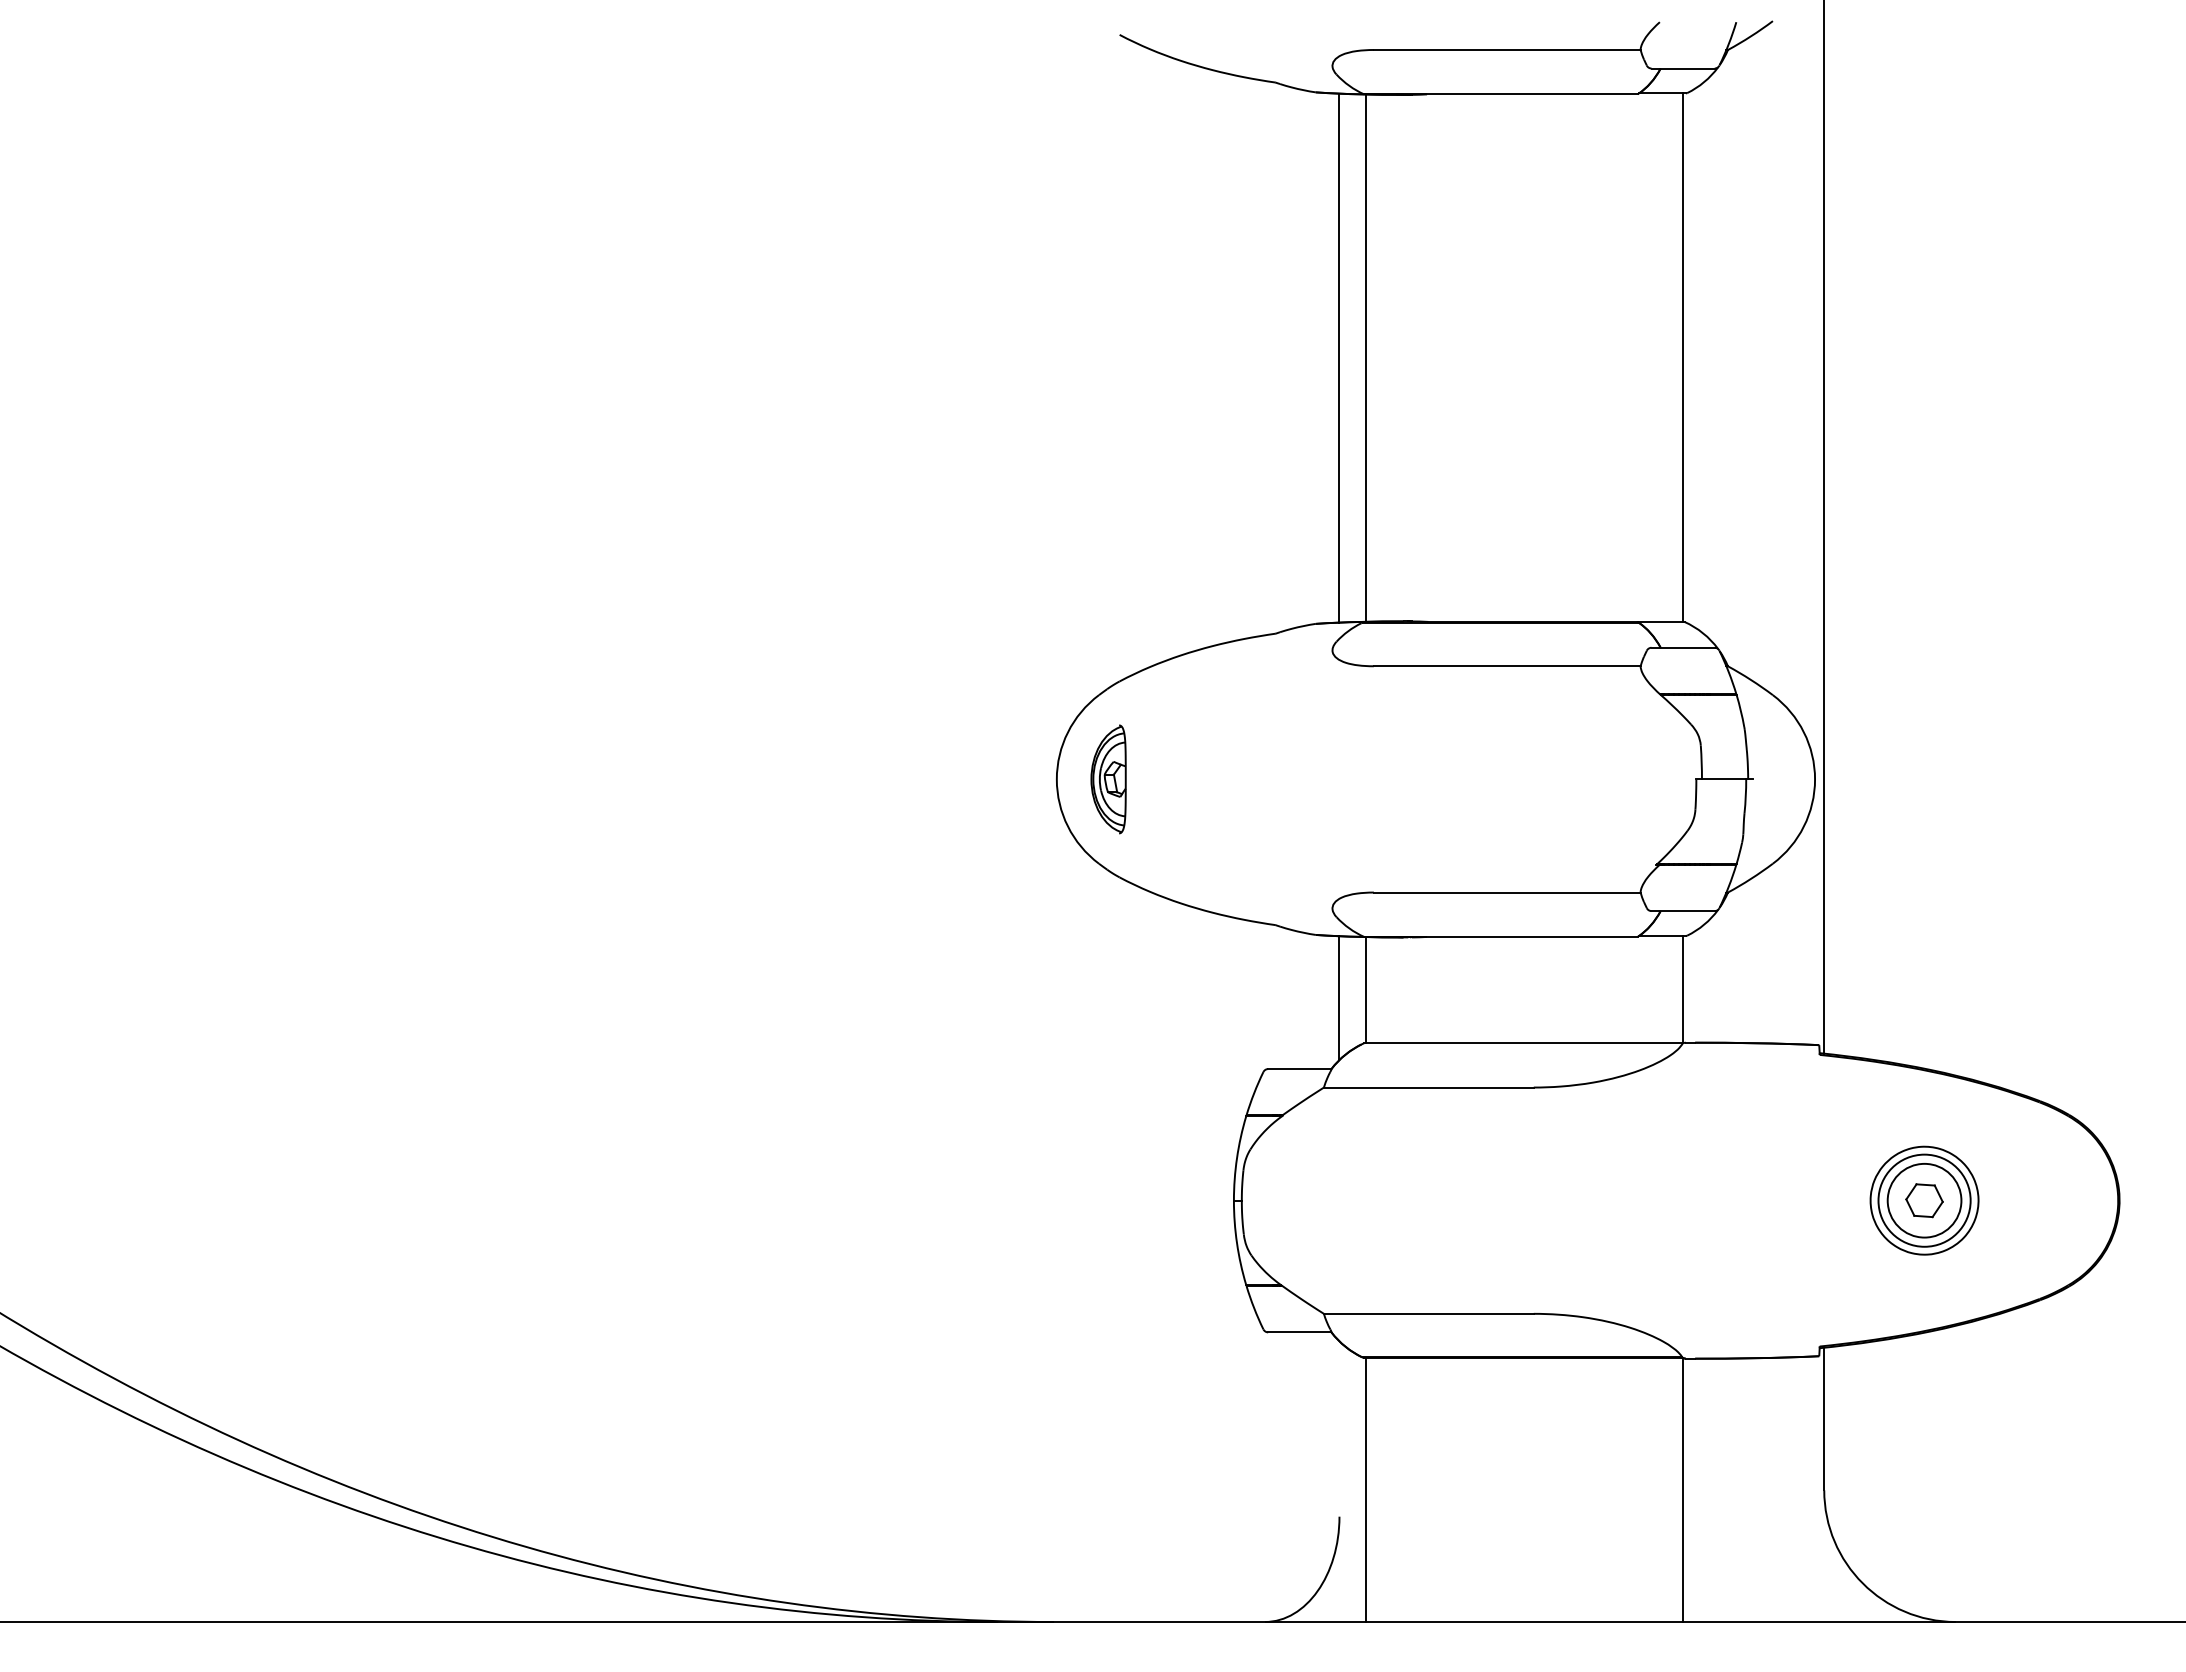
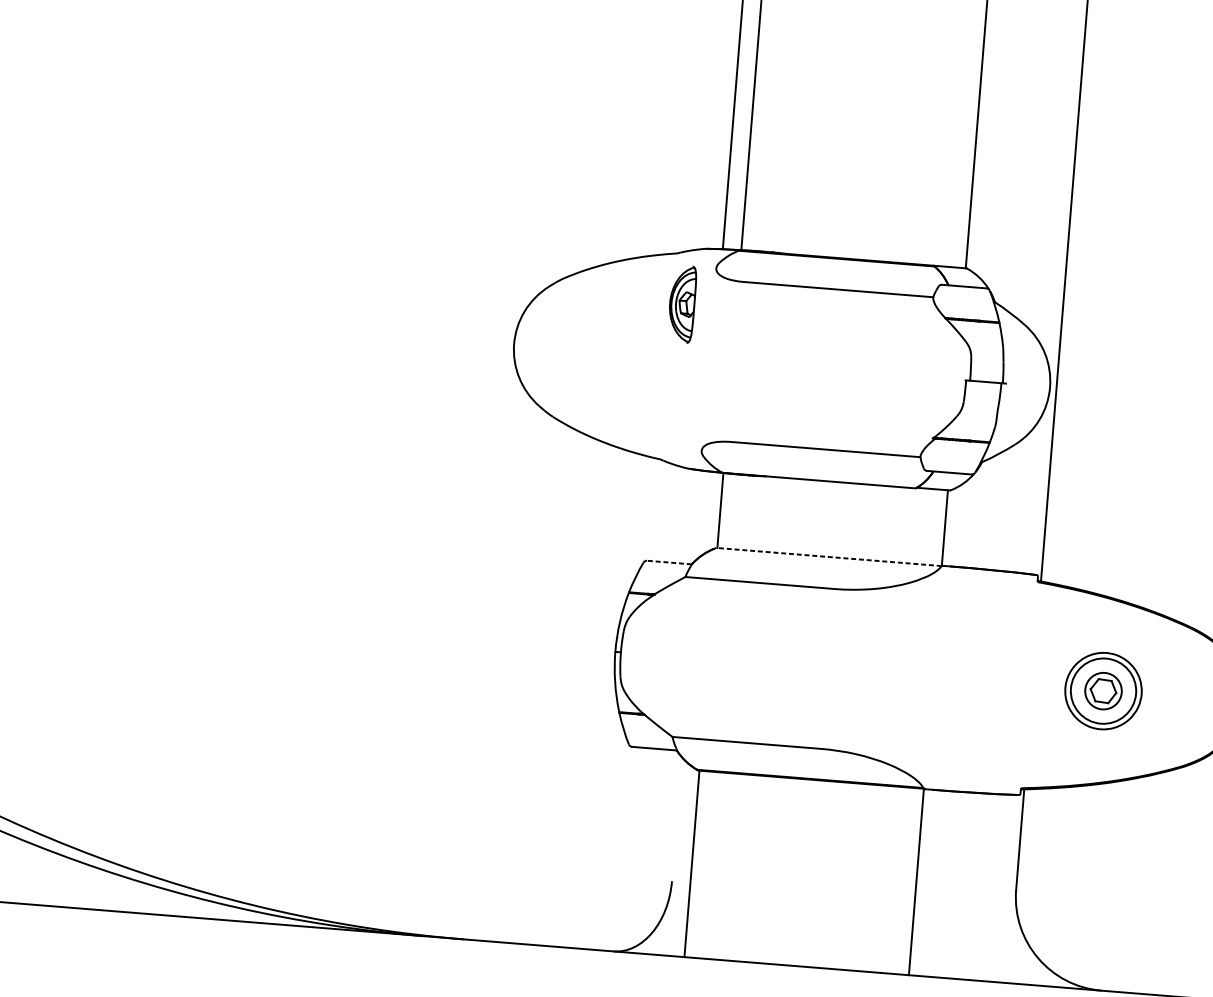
part: (1108, 779) -> (682, 304), moved
line: (1339, 998) -> (701, 514), removed
line: (1523, 1043) -> (828, 557), solid -> dashed
line: (1299, 1069) -> (669, 562), solid -> dashed
circle: (1924, 1200) -> (1103, 690), size x0.7

